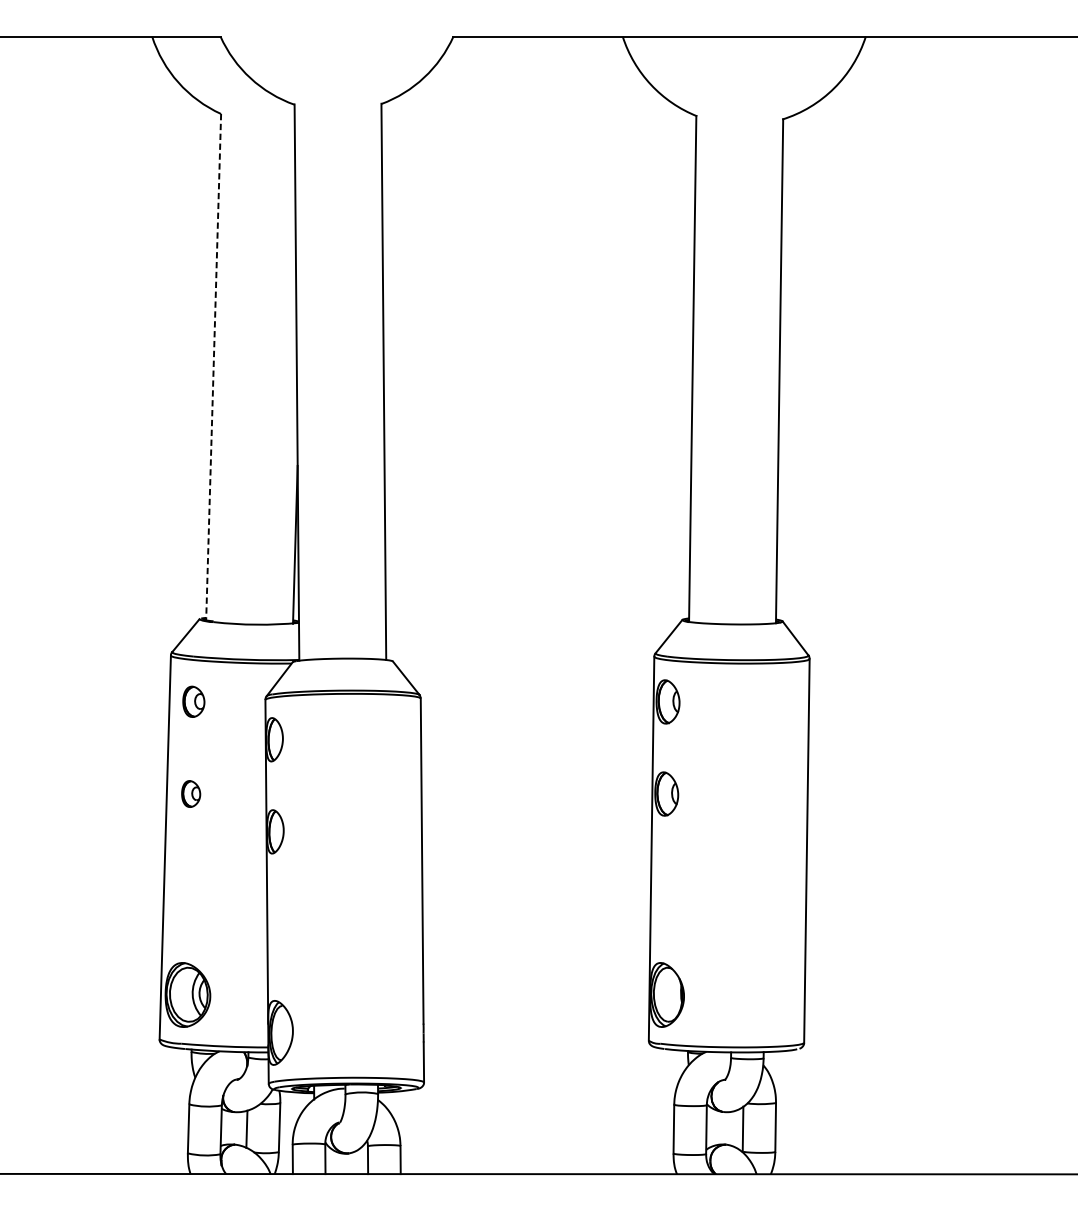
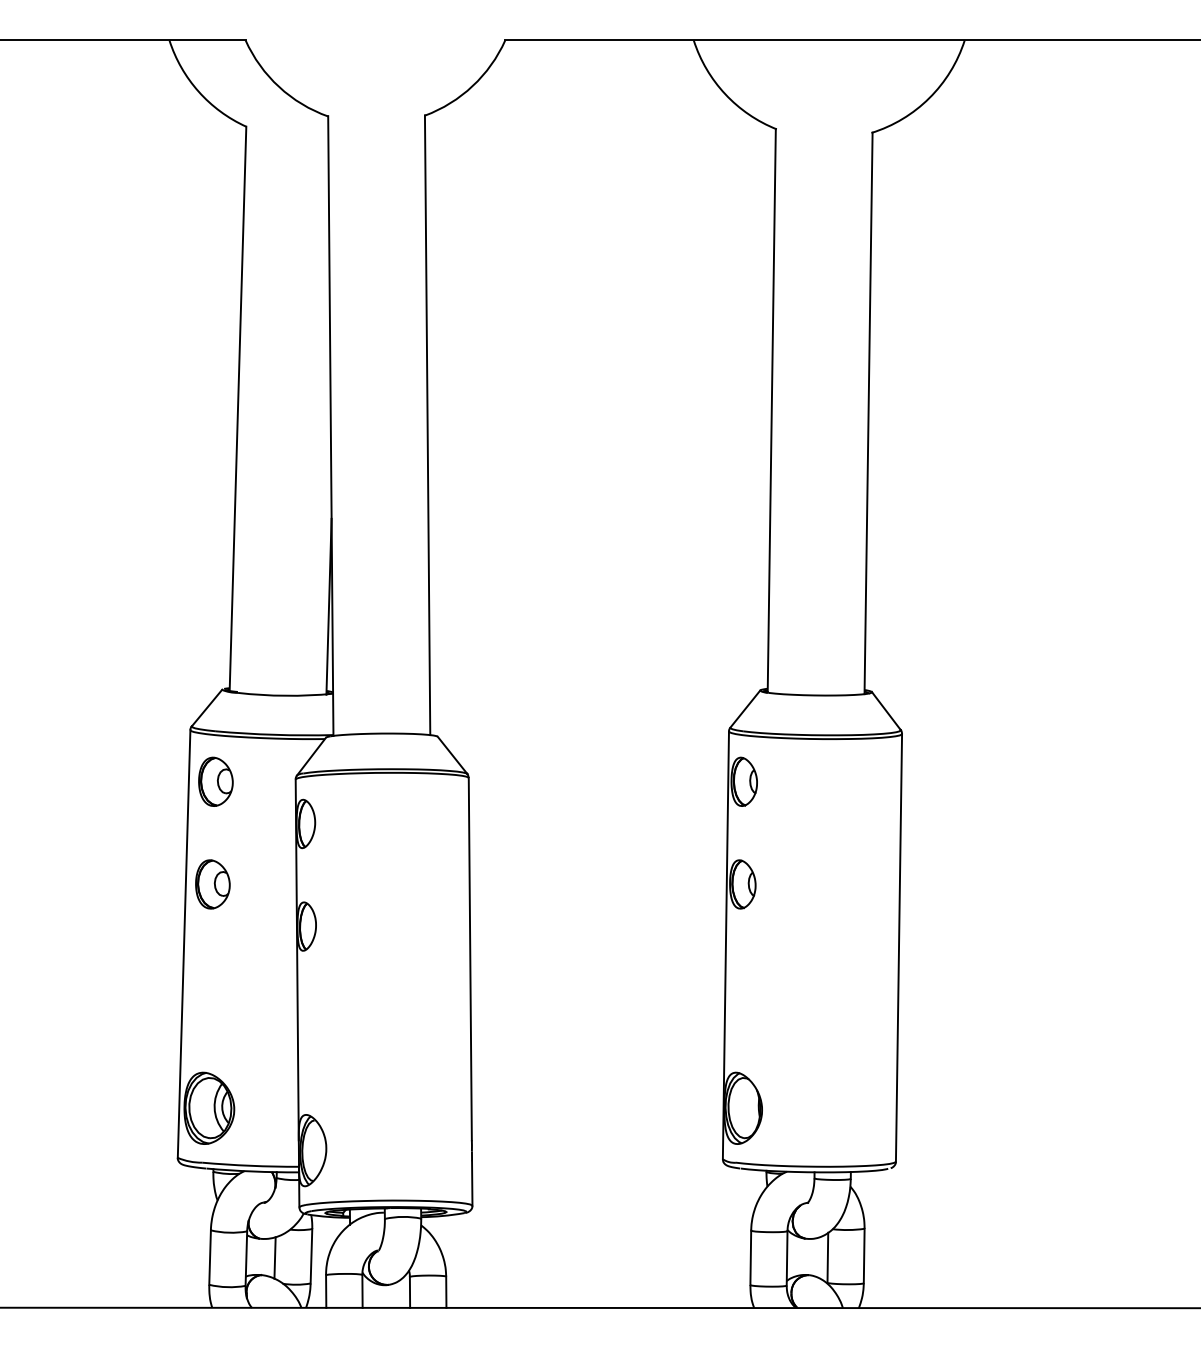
line: (213, 367) -> (237, 409), dashed -> solid
part: (193, 701) -> (215, 781), size x1.43
part: (190, 794) -> (212, 884), size x1.67

